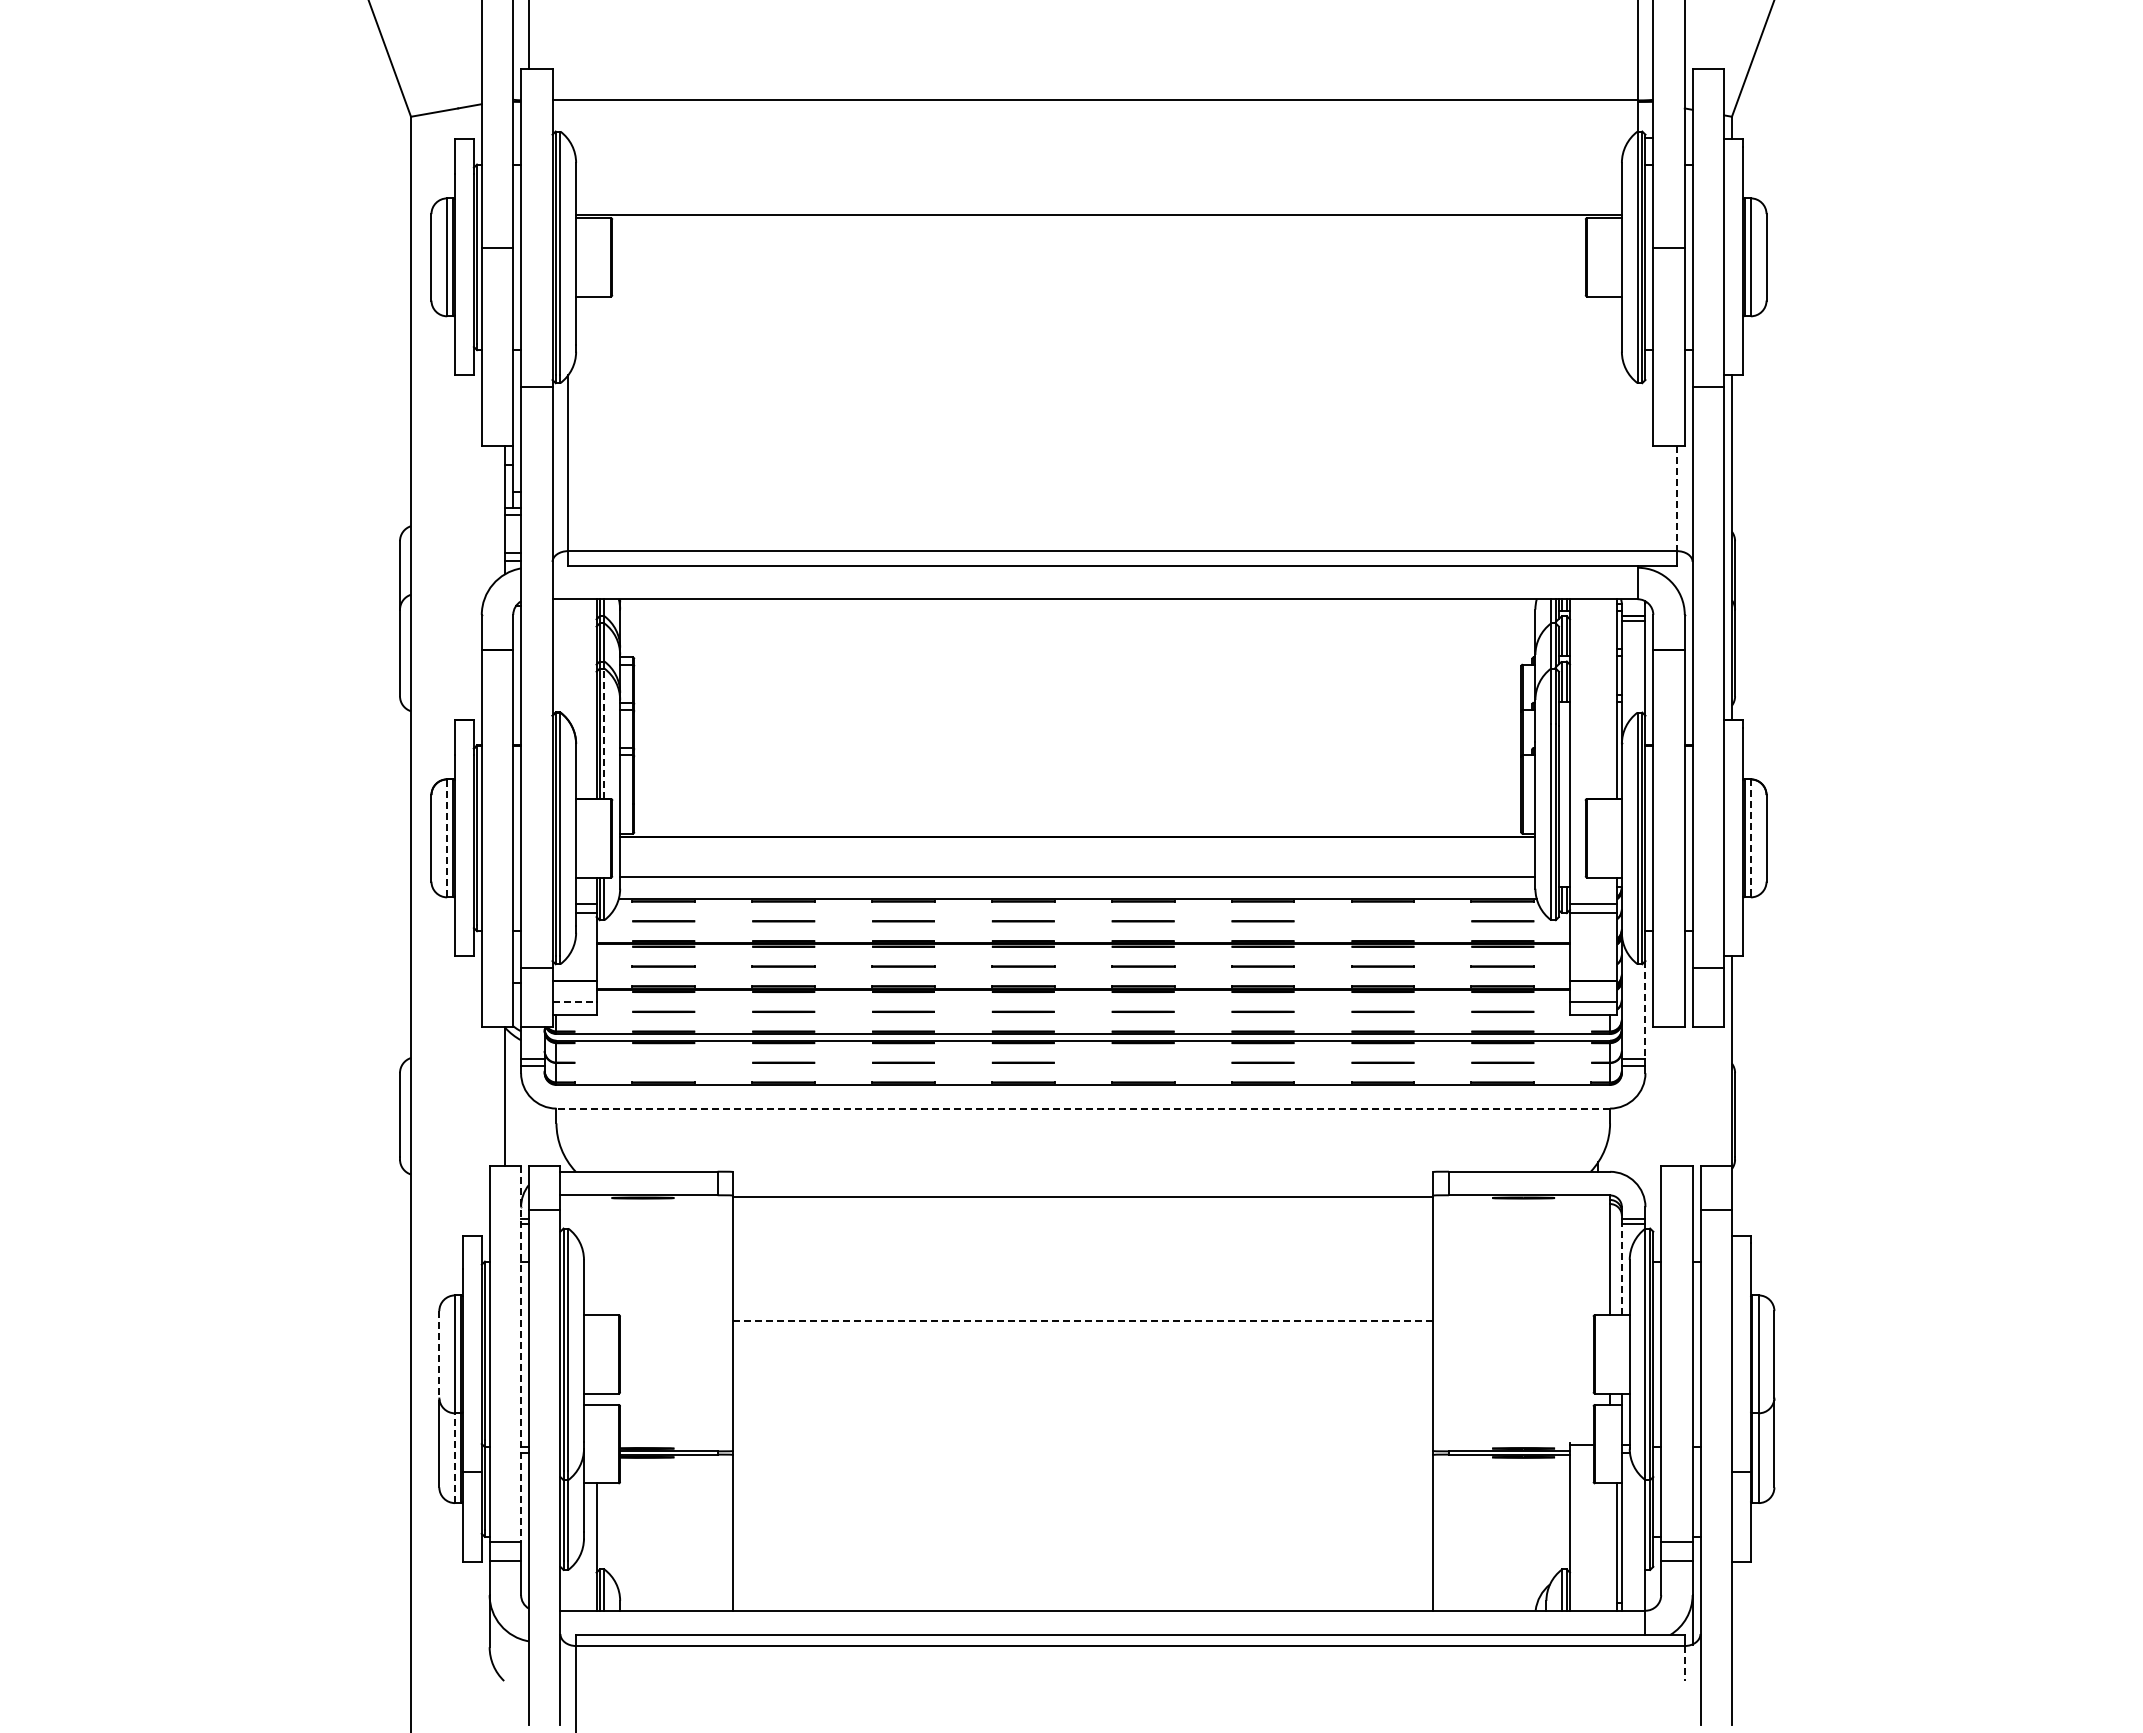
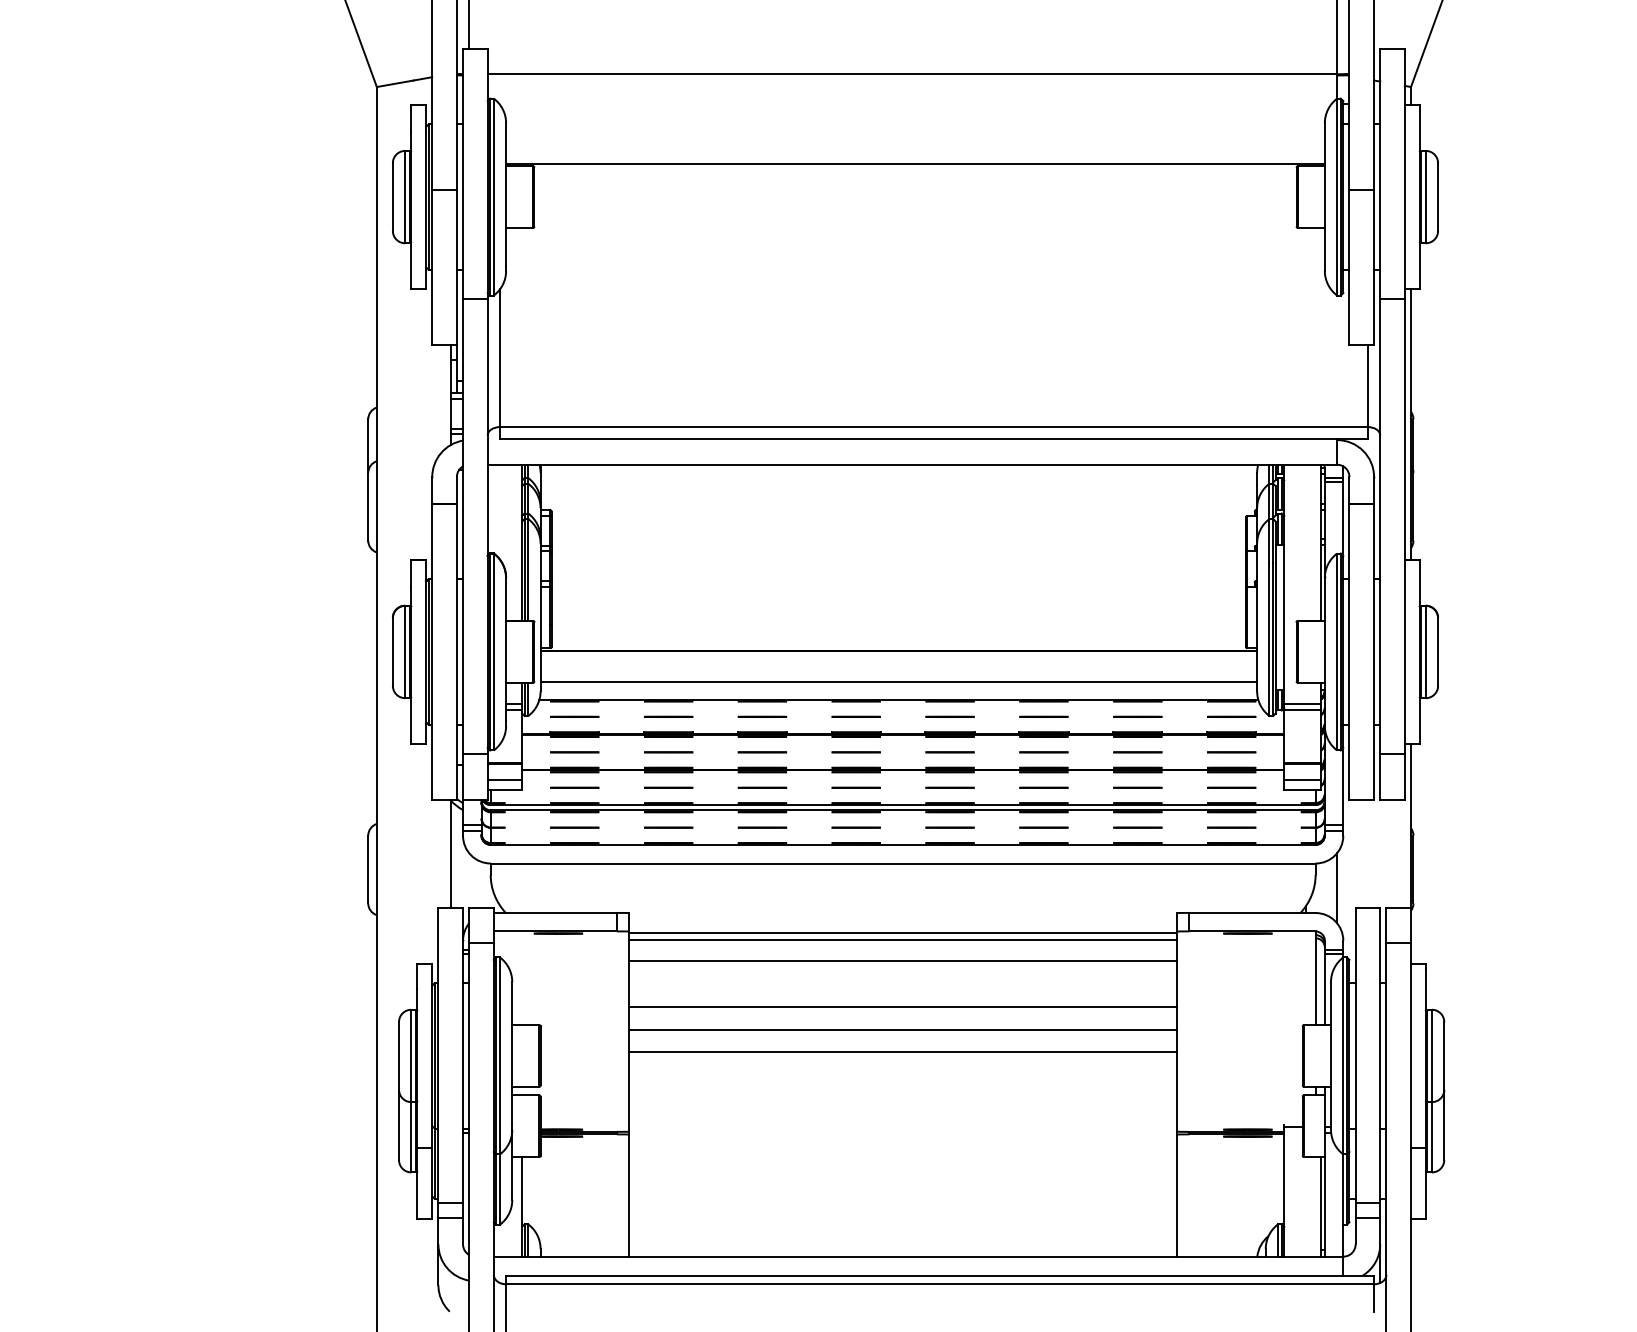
line: (1676, 498) -> (1367, 385), dashed -> solid
line: (604, 733) -> (528, 569), dashed -> solid
line: (447, 838) -> (405, 652), dashed -> solid
line: (1750, 838) -> (1425, 652), dashed -> solid
line: (1382, 921) -> (1137, 717), added
line: (575, 1002) -> (505, 780), dashed -> solid
line: (1645, 1010) -> (1343, 786), dashed -> solid
line: (663, 1062) -> (574, 827), added
line: (1142, 1062) -> (949, 827), added
line: (1083, 1108) -> (903, 863), dashed -> solid
line: (1637, 1139) -> (1337, 887), added
line: (1083, 1206) -> (903, 940), added
line: (1083, 1232) -> (903, 960), added
line: (1621, 1269) -> (1324, 989), dashed -> solid
line: (1083, 1291) -> (903, 1006), added
line: (1083, 1320) -> (903, 1029), dashed -> solid
line: (1083, 1348) -> (903, 1051), added
line: (439, 1354) -> (399, 1056), dashed -> solid
line: (521, 1354) -> (463, 1056), dashed -> solid
line: (455, 1458) -> (411, 1137), dashed -> solid
line: (1684, 1664) -> (1373, 1298), dashed -> solid

